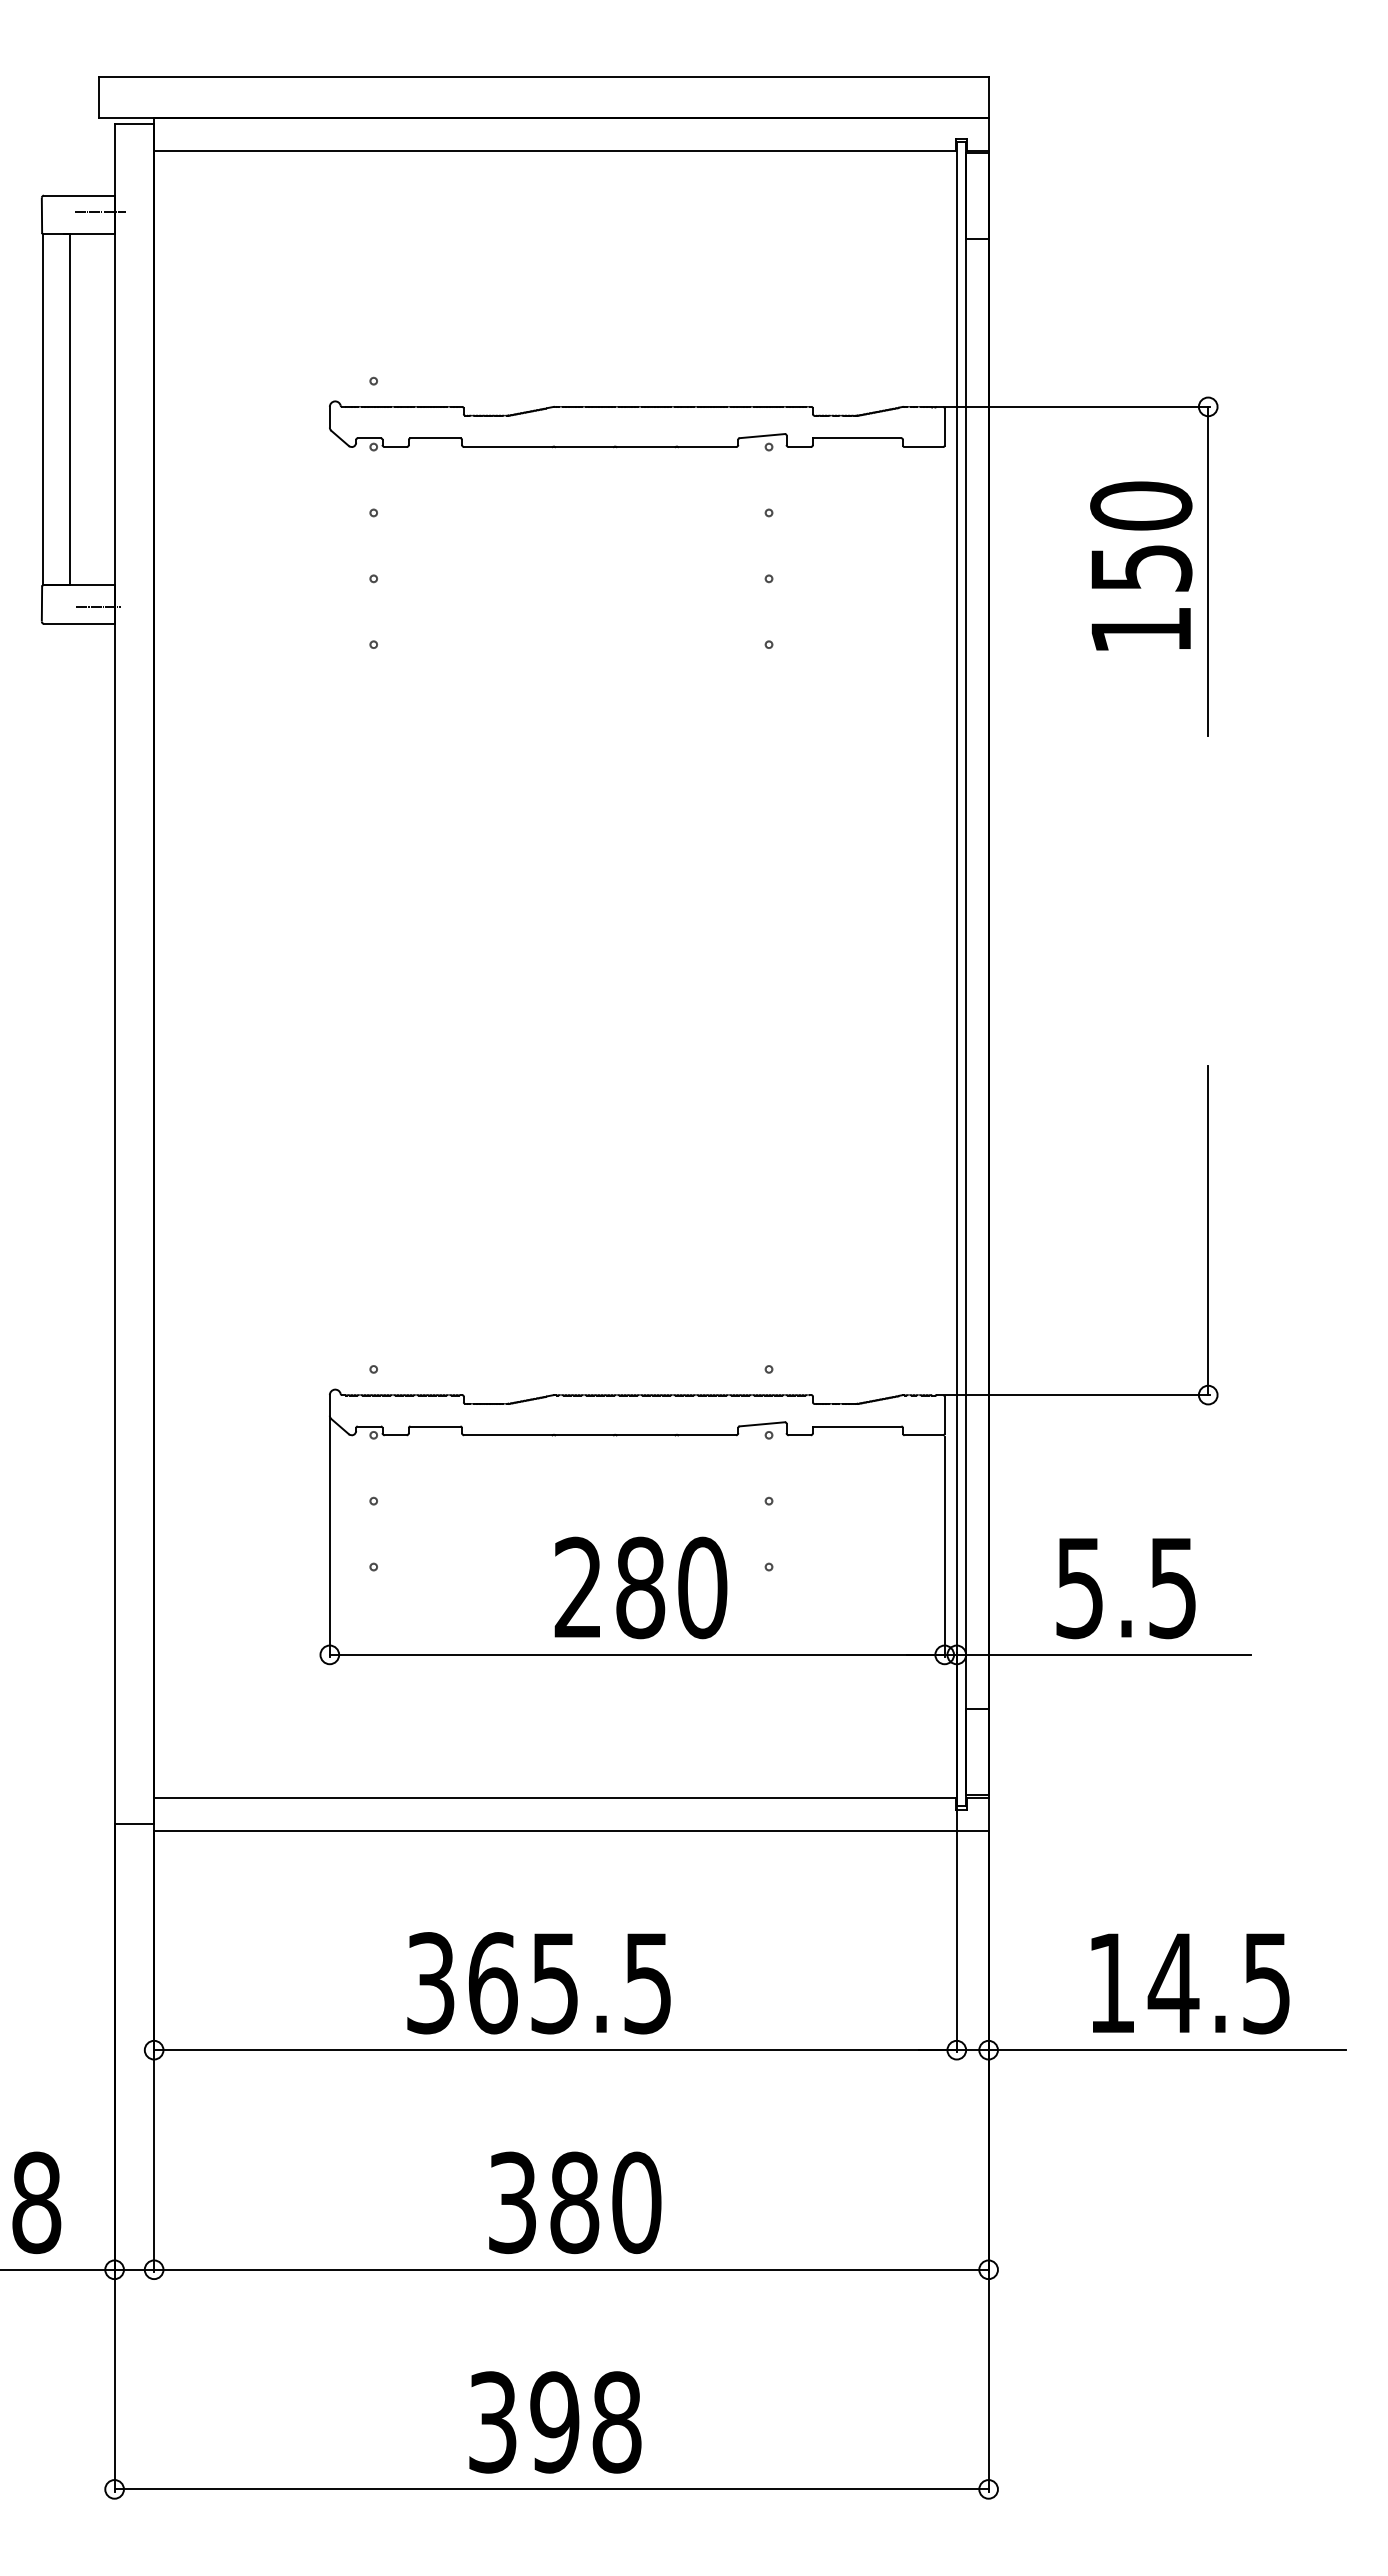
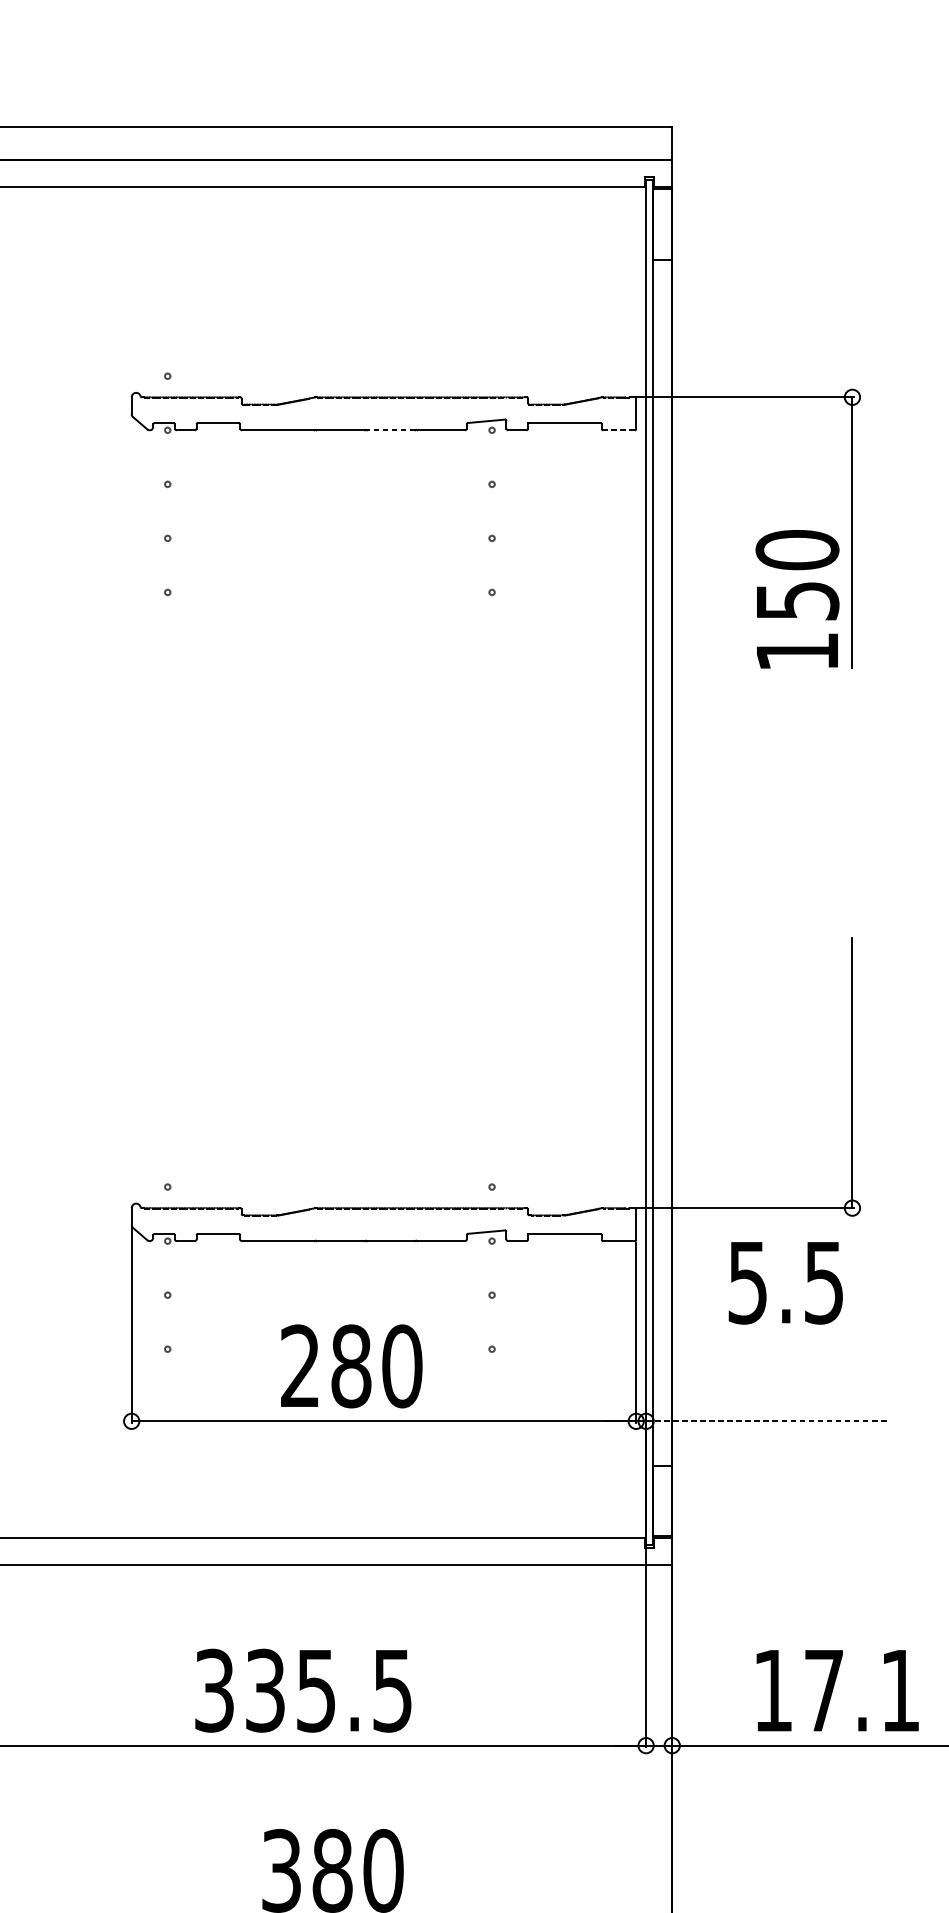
line: (645, 447) -> (390, 430), solid -> dashed
line: (923, 447) -> (618, 430), solid -> dashed
text: (1141, 565) -> (797, 598), moved
text: (640, 1587) -> (351, 1366), moved
text: (1125, 1588) -> (785, 1283), moved
line: (1104, 1654) -> (767, 1421), solid -> dashed
text: (492, 1983) -> (265, 1690), 365.5 -> 335.5
text: (1218, 1983) -> (860, 1690), 14.5 -> 17.1

